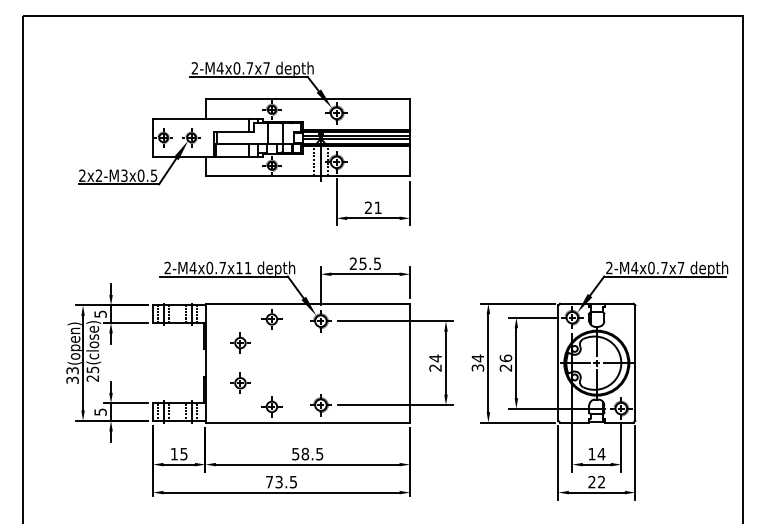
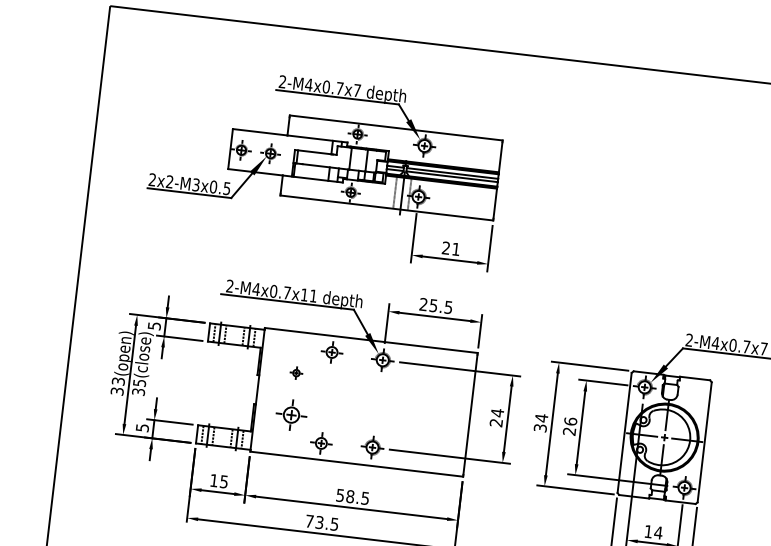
part: (240, 342) -> (296, 372), size x0.6
text: (93, 378) -> (139, 392), 25(close) -> 35(close)
part: (240, 382) -> (291, 414), size x1.4

